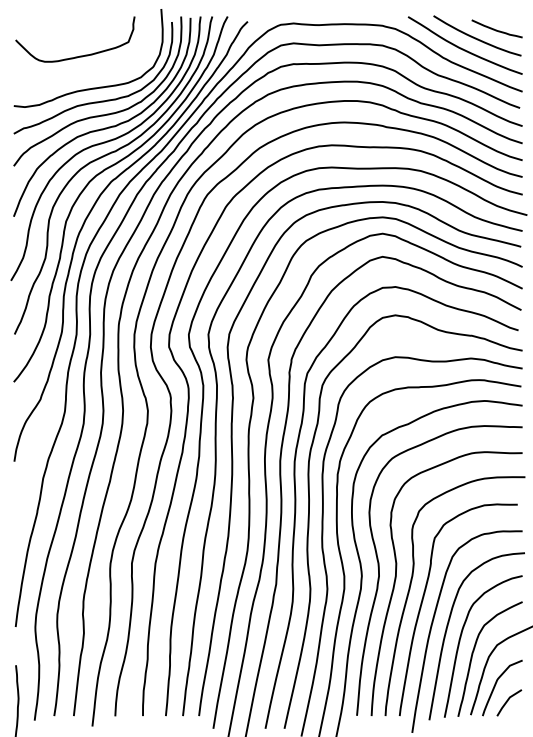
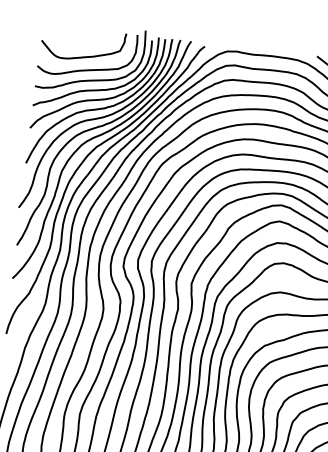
curve: (86, 73) -> (88, 69), added

